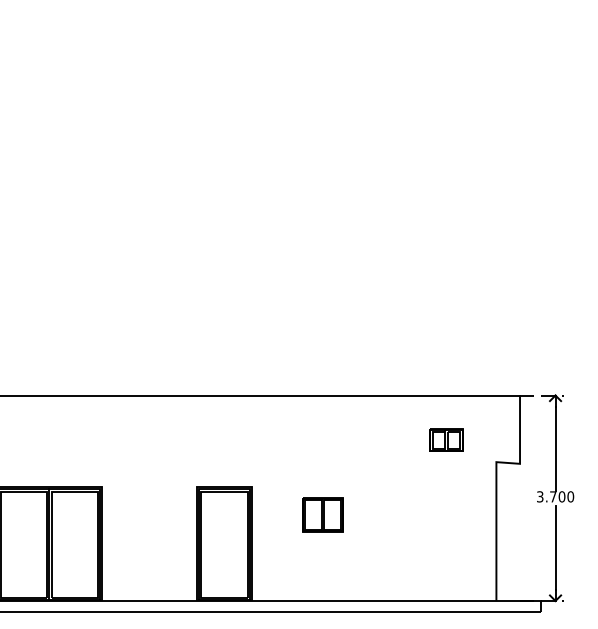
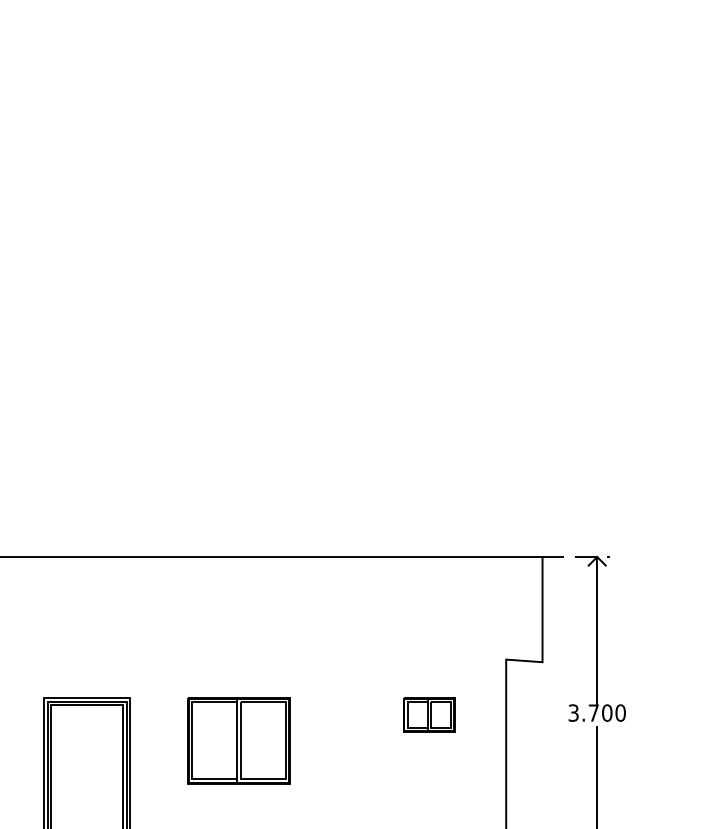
part: (446, 439) -> (429, 714), moved
part: (322, 514) -> (238, 740), size x1.67

